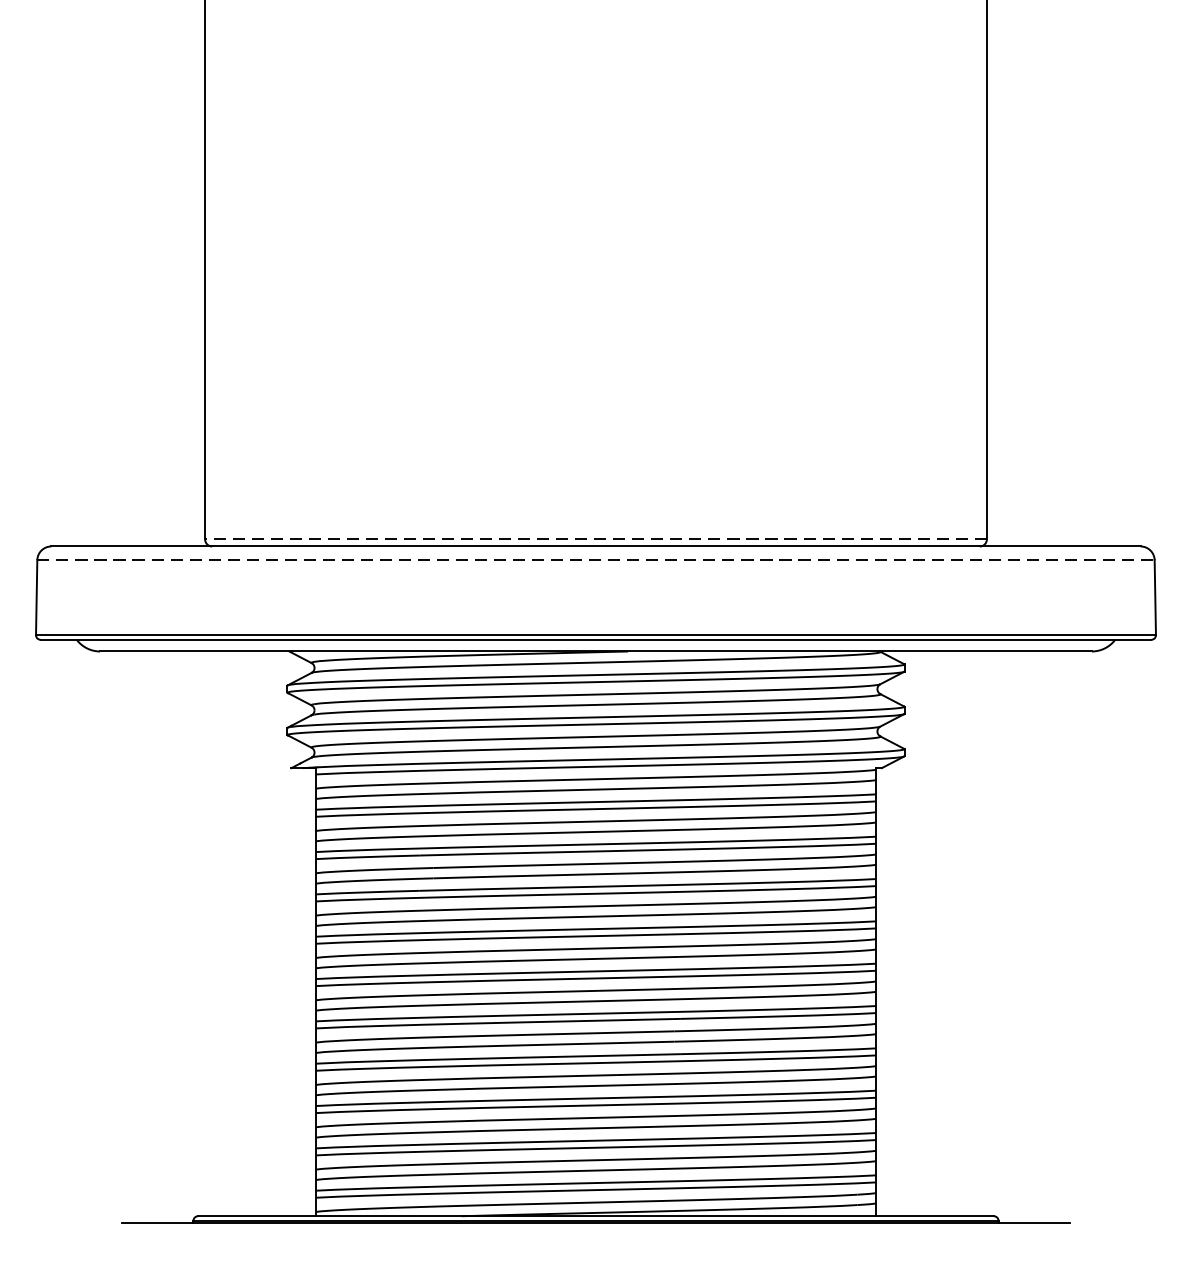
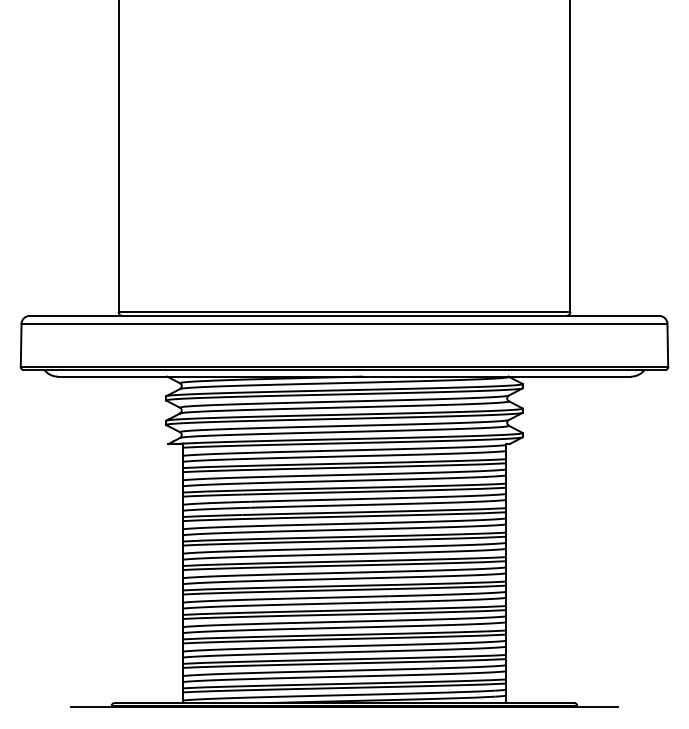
line: (596, 538) -> (344, 311), dashed -> solid
line: (596, 559) -> (344, 323), dashed -> solid

